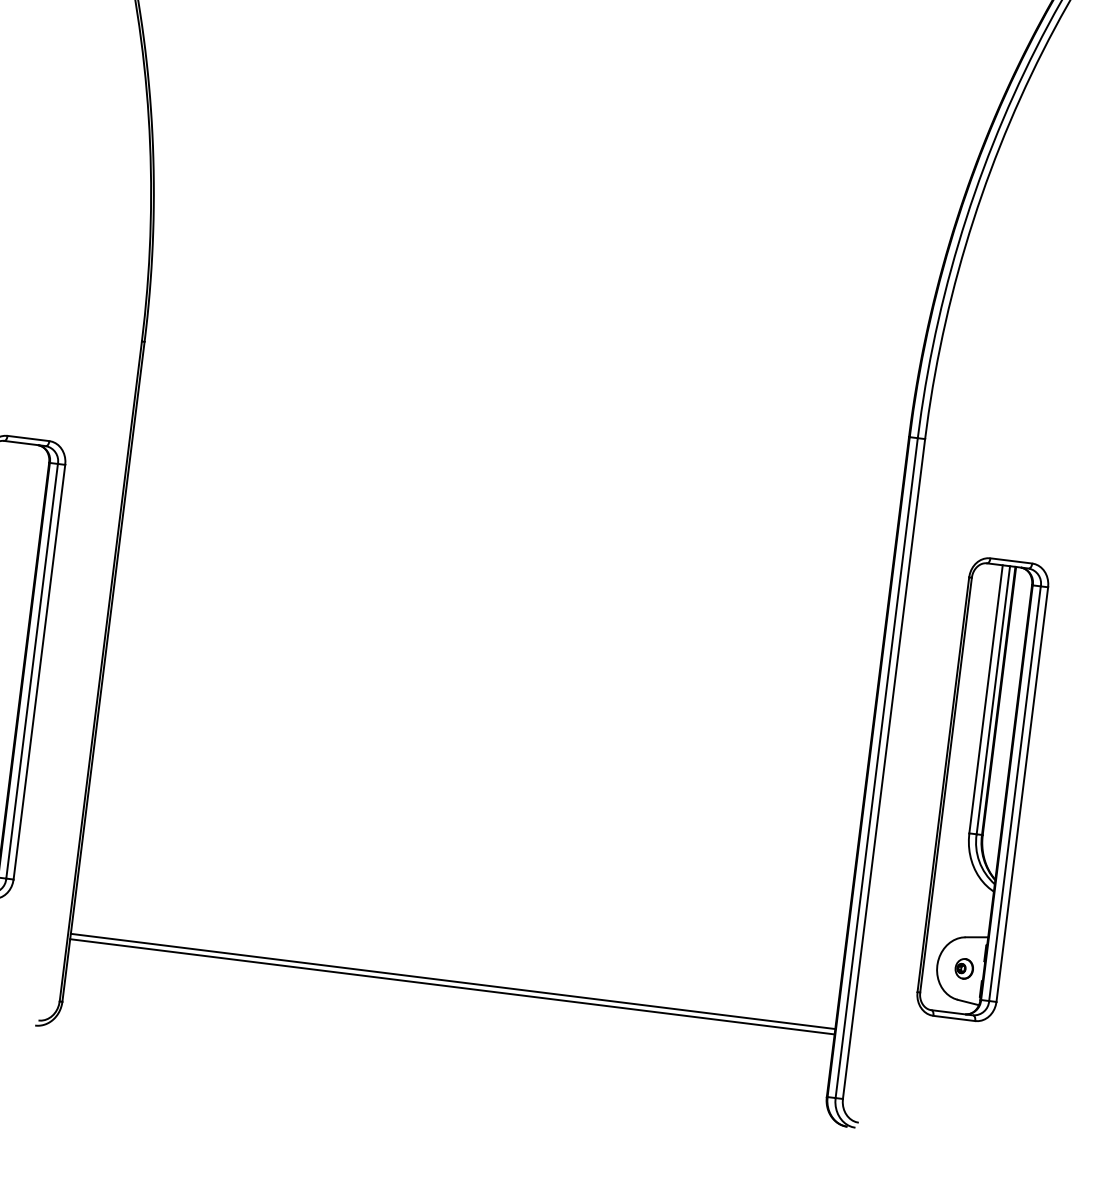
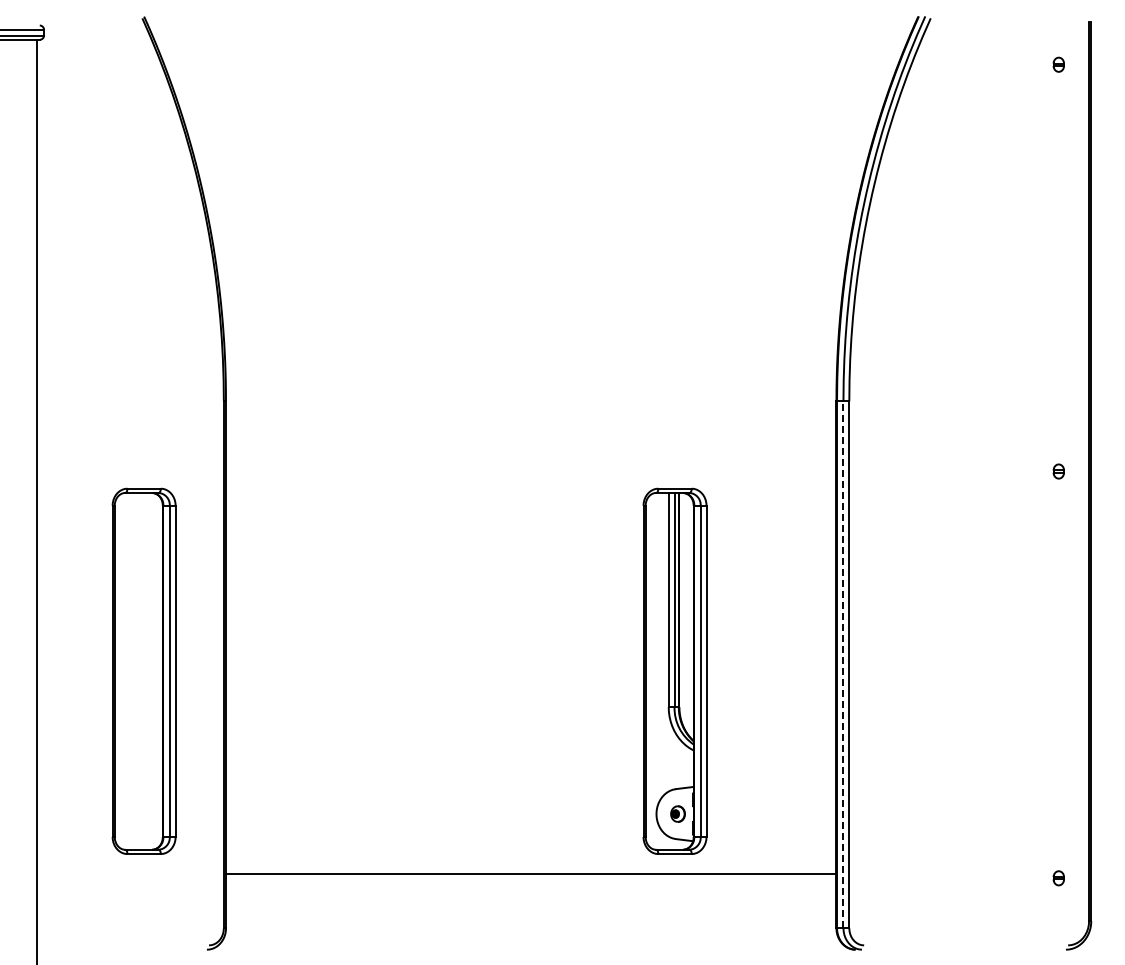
line: (876, 767) -> (843, 664), solid -> dashed
part: (982, 788) -> (674, 670), moved
line: (452, 987) -> (531, 878), removed

